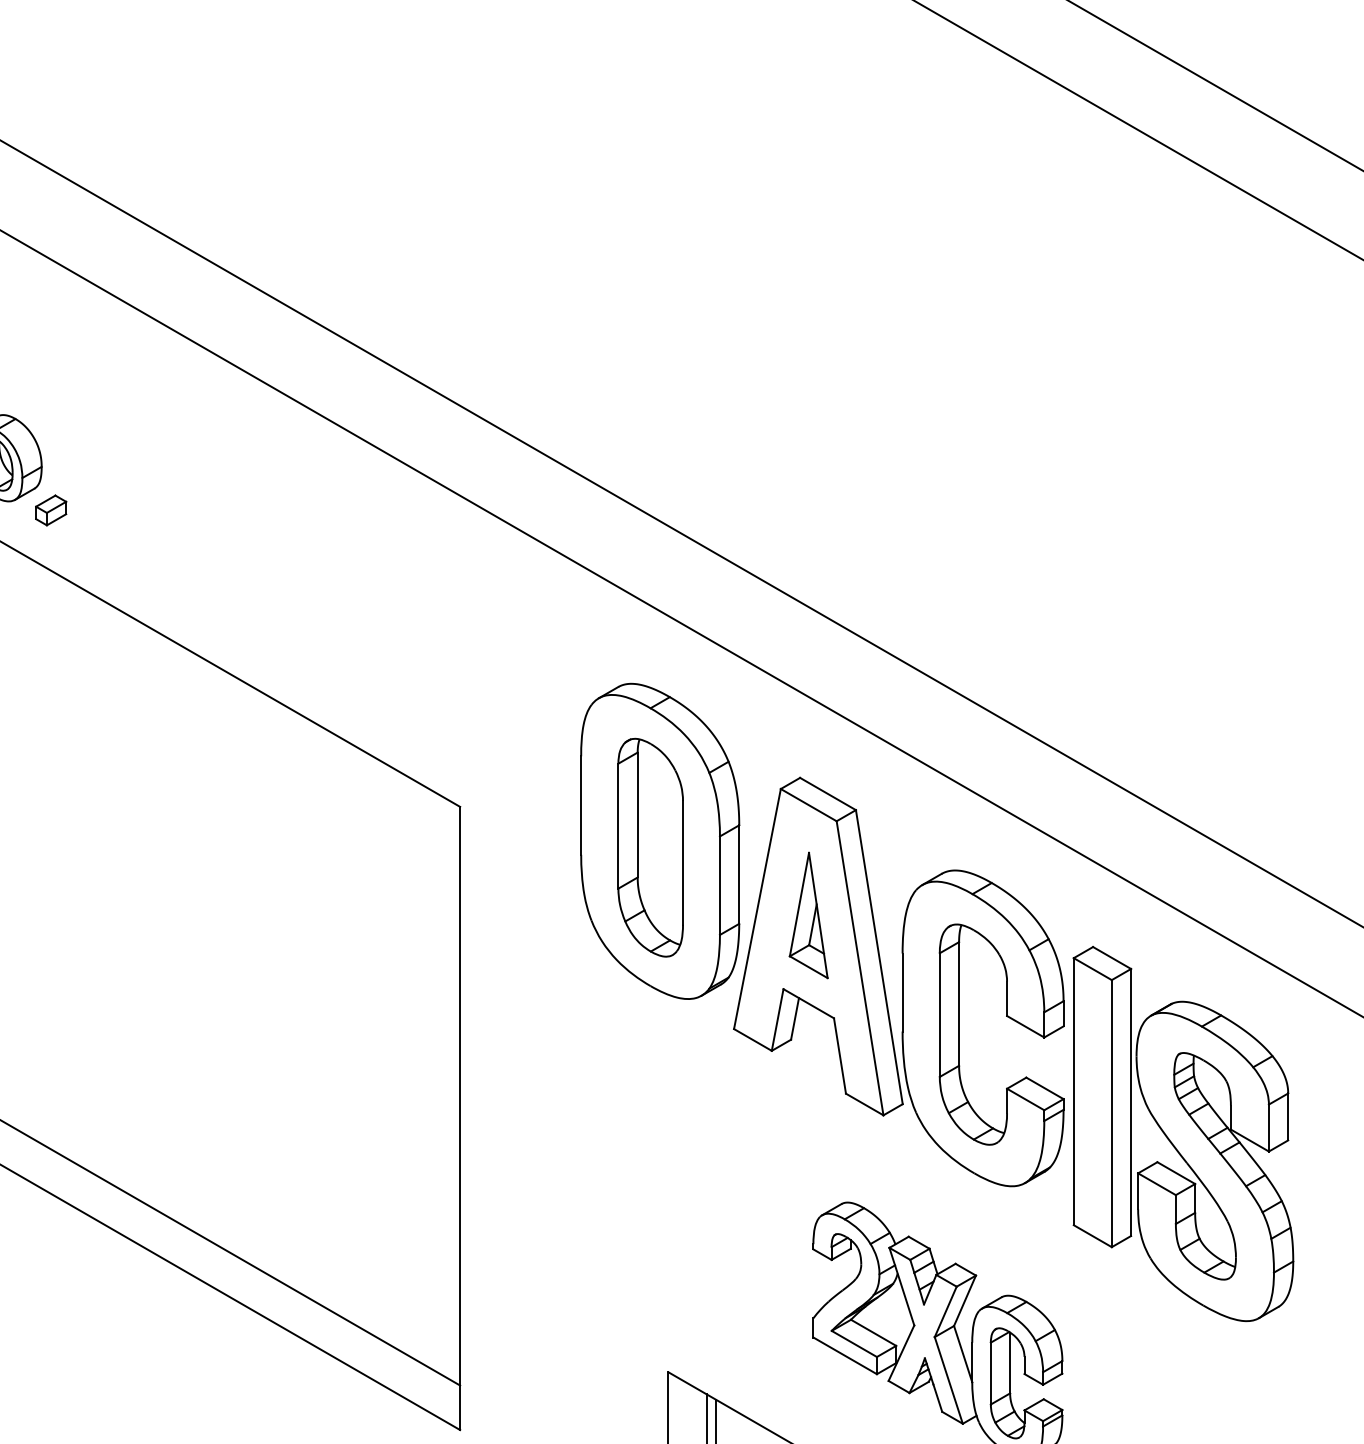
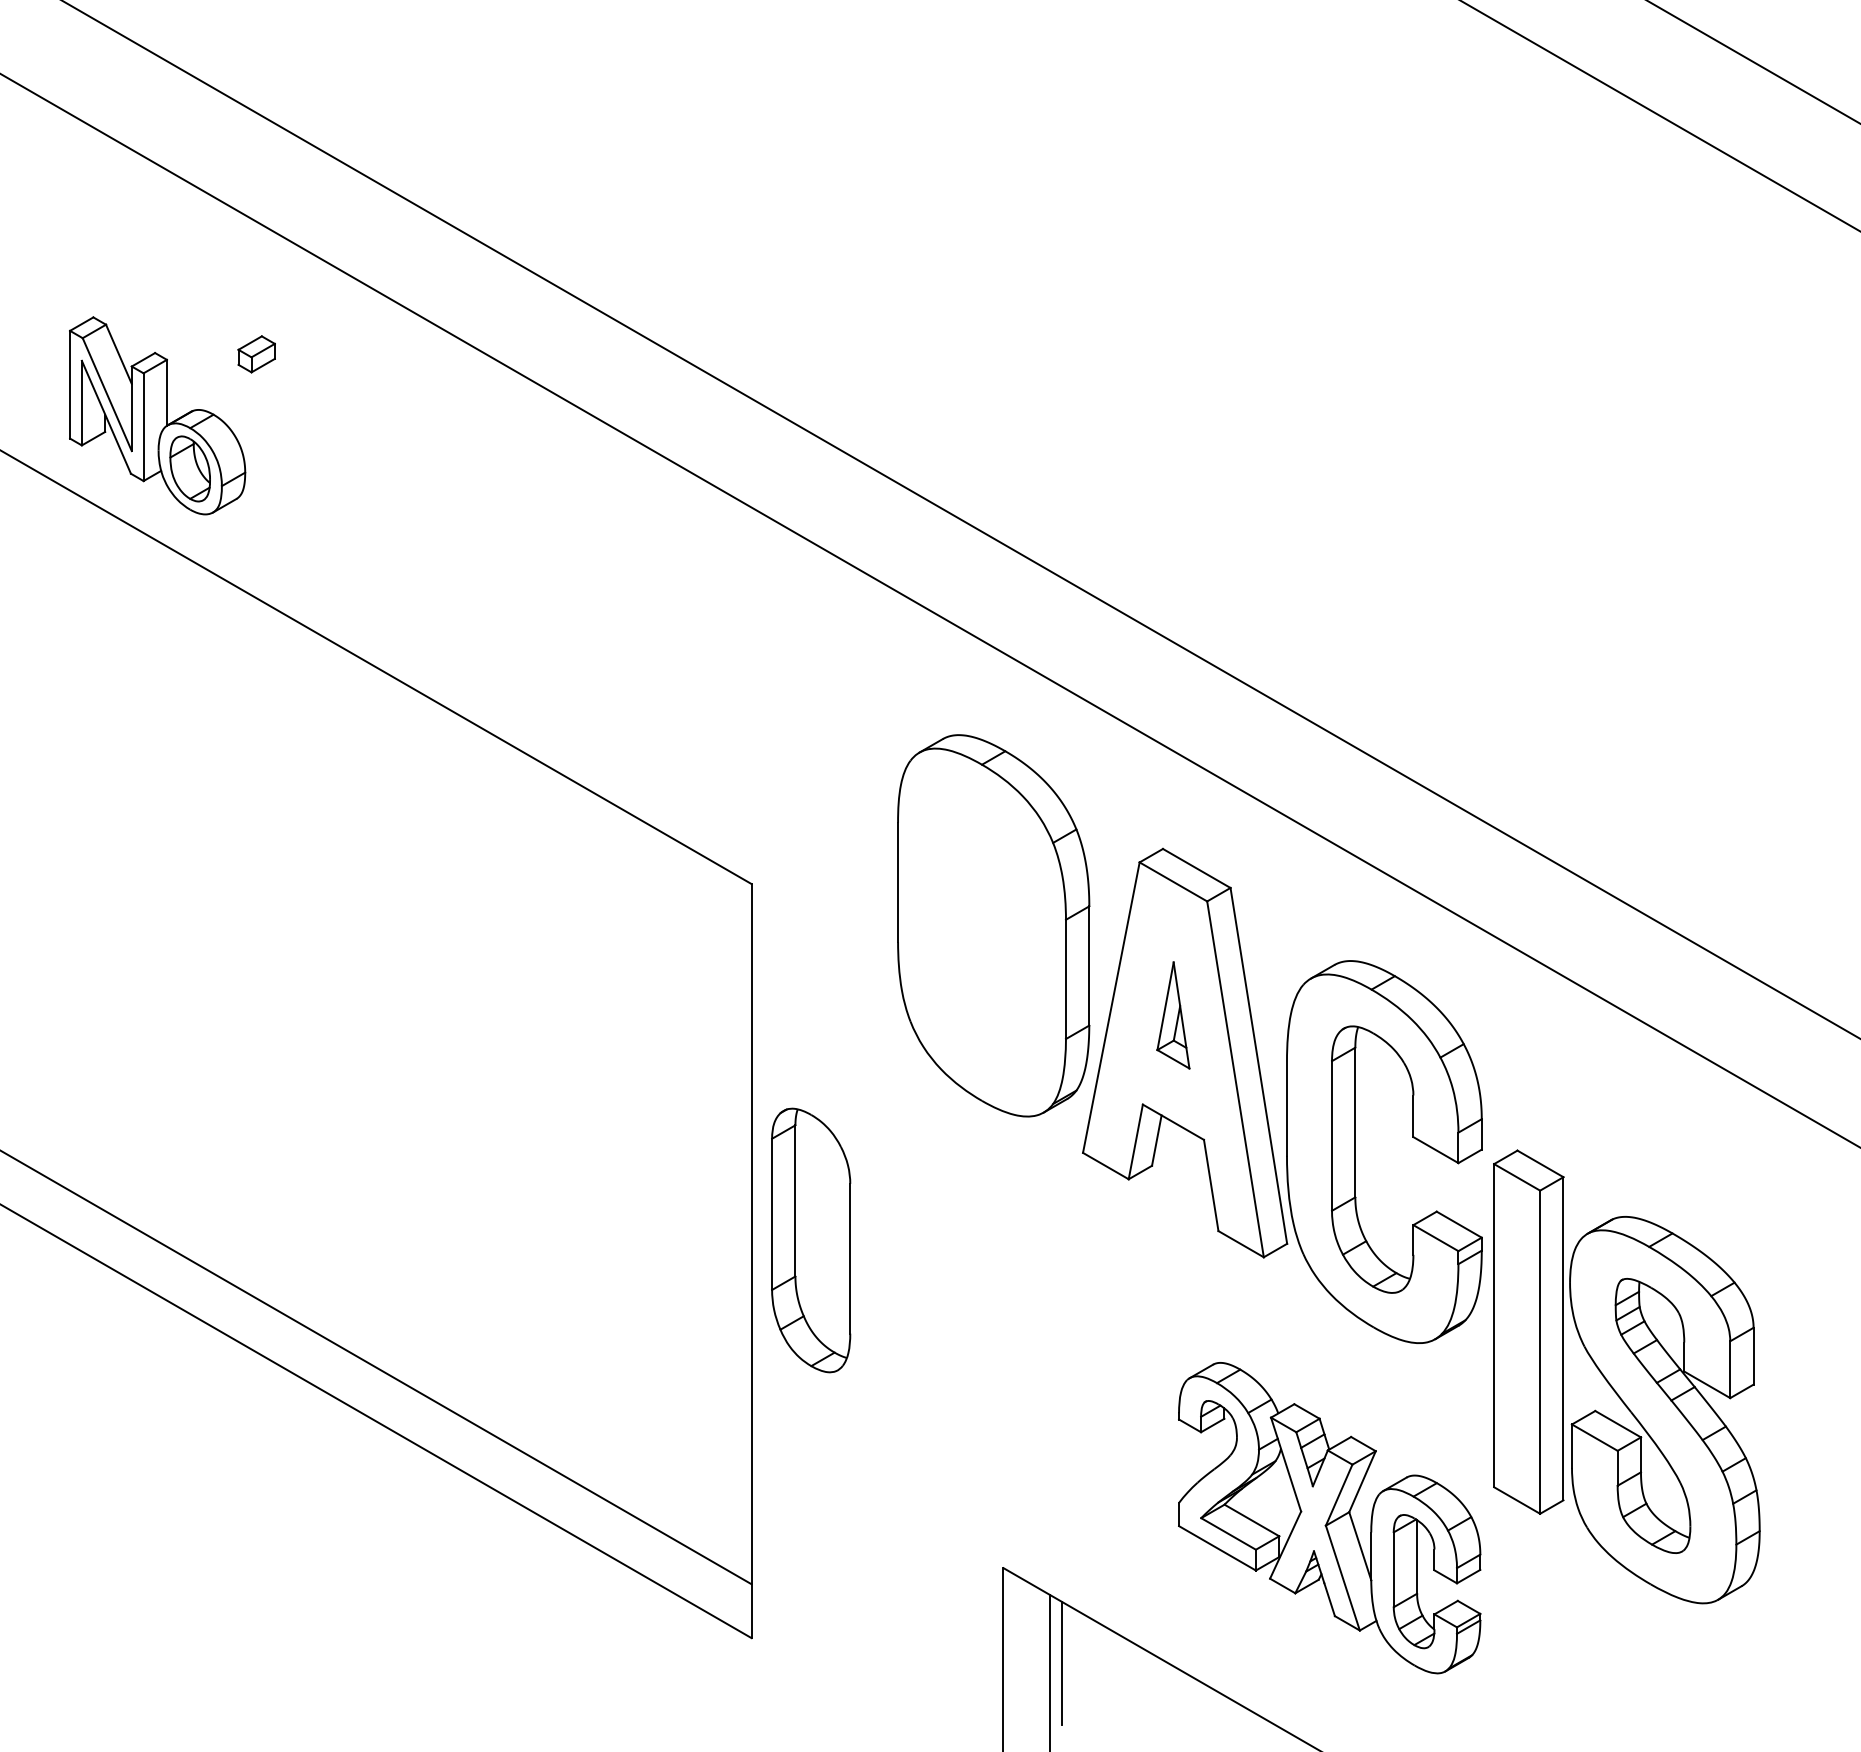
part: (51, 510) -> (256, 354), moved
part: (650, 847) -> (811, 1240), moved
part: (808, 915) -> (1173, 1015), size x0.7
part: (1183, 1133) -> (1626, 1376), moved

